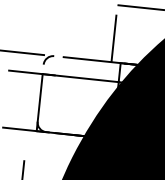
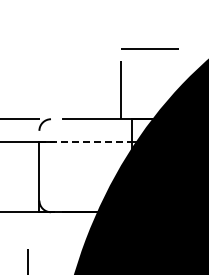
line: (80, 78) -> (85, 142), solid -> dashed

